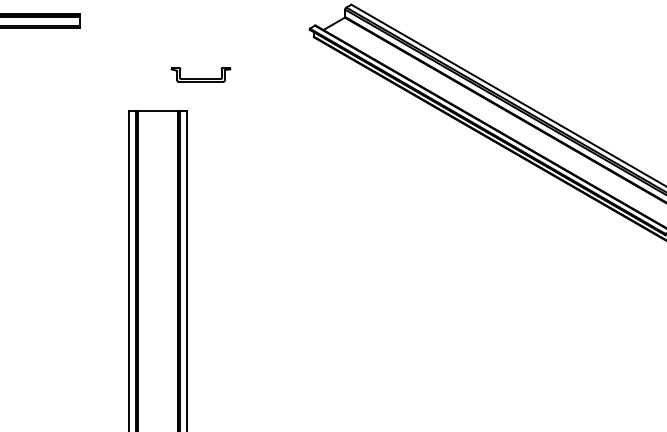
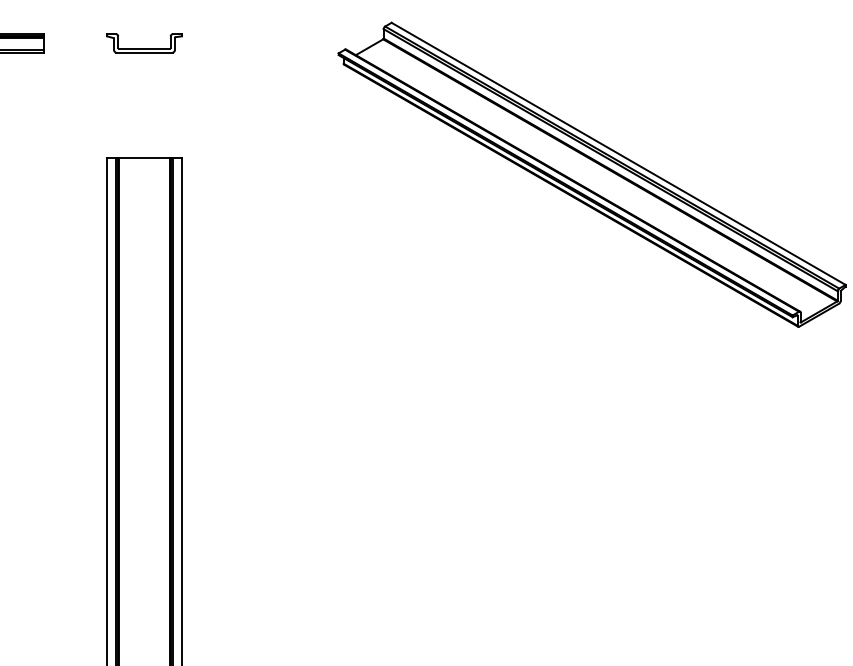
part: (200, 74) -> (144, 43), moved

